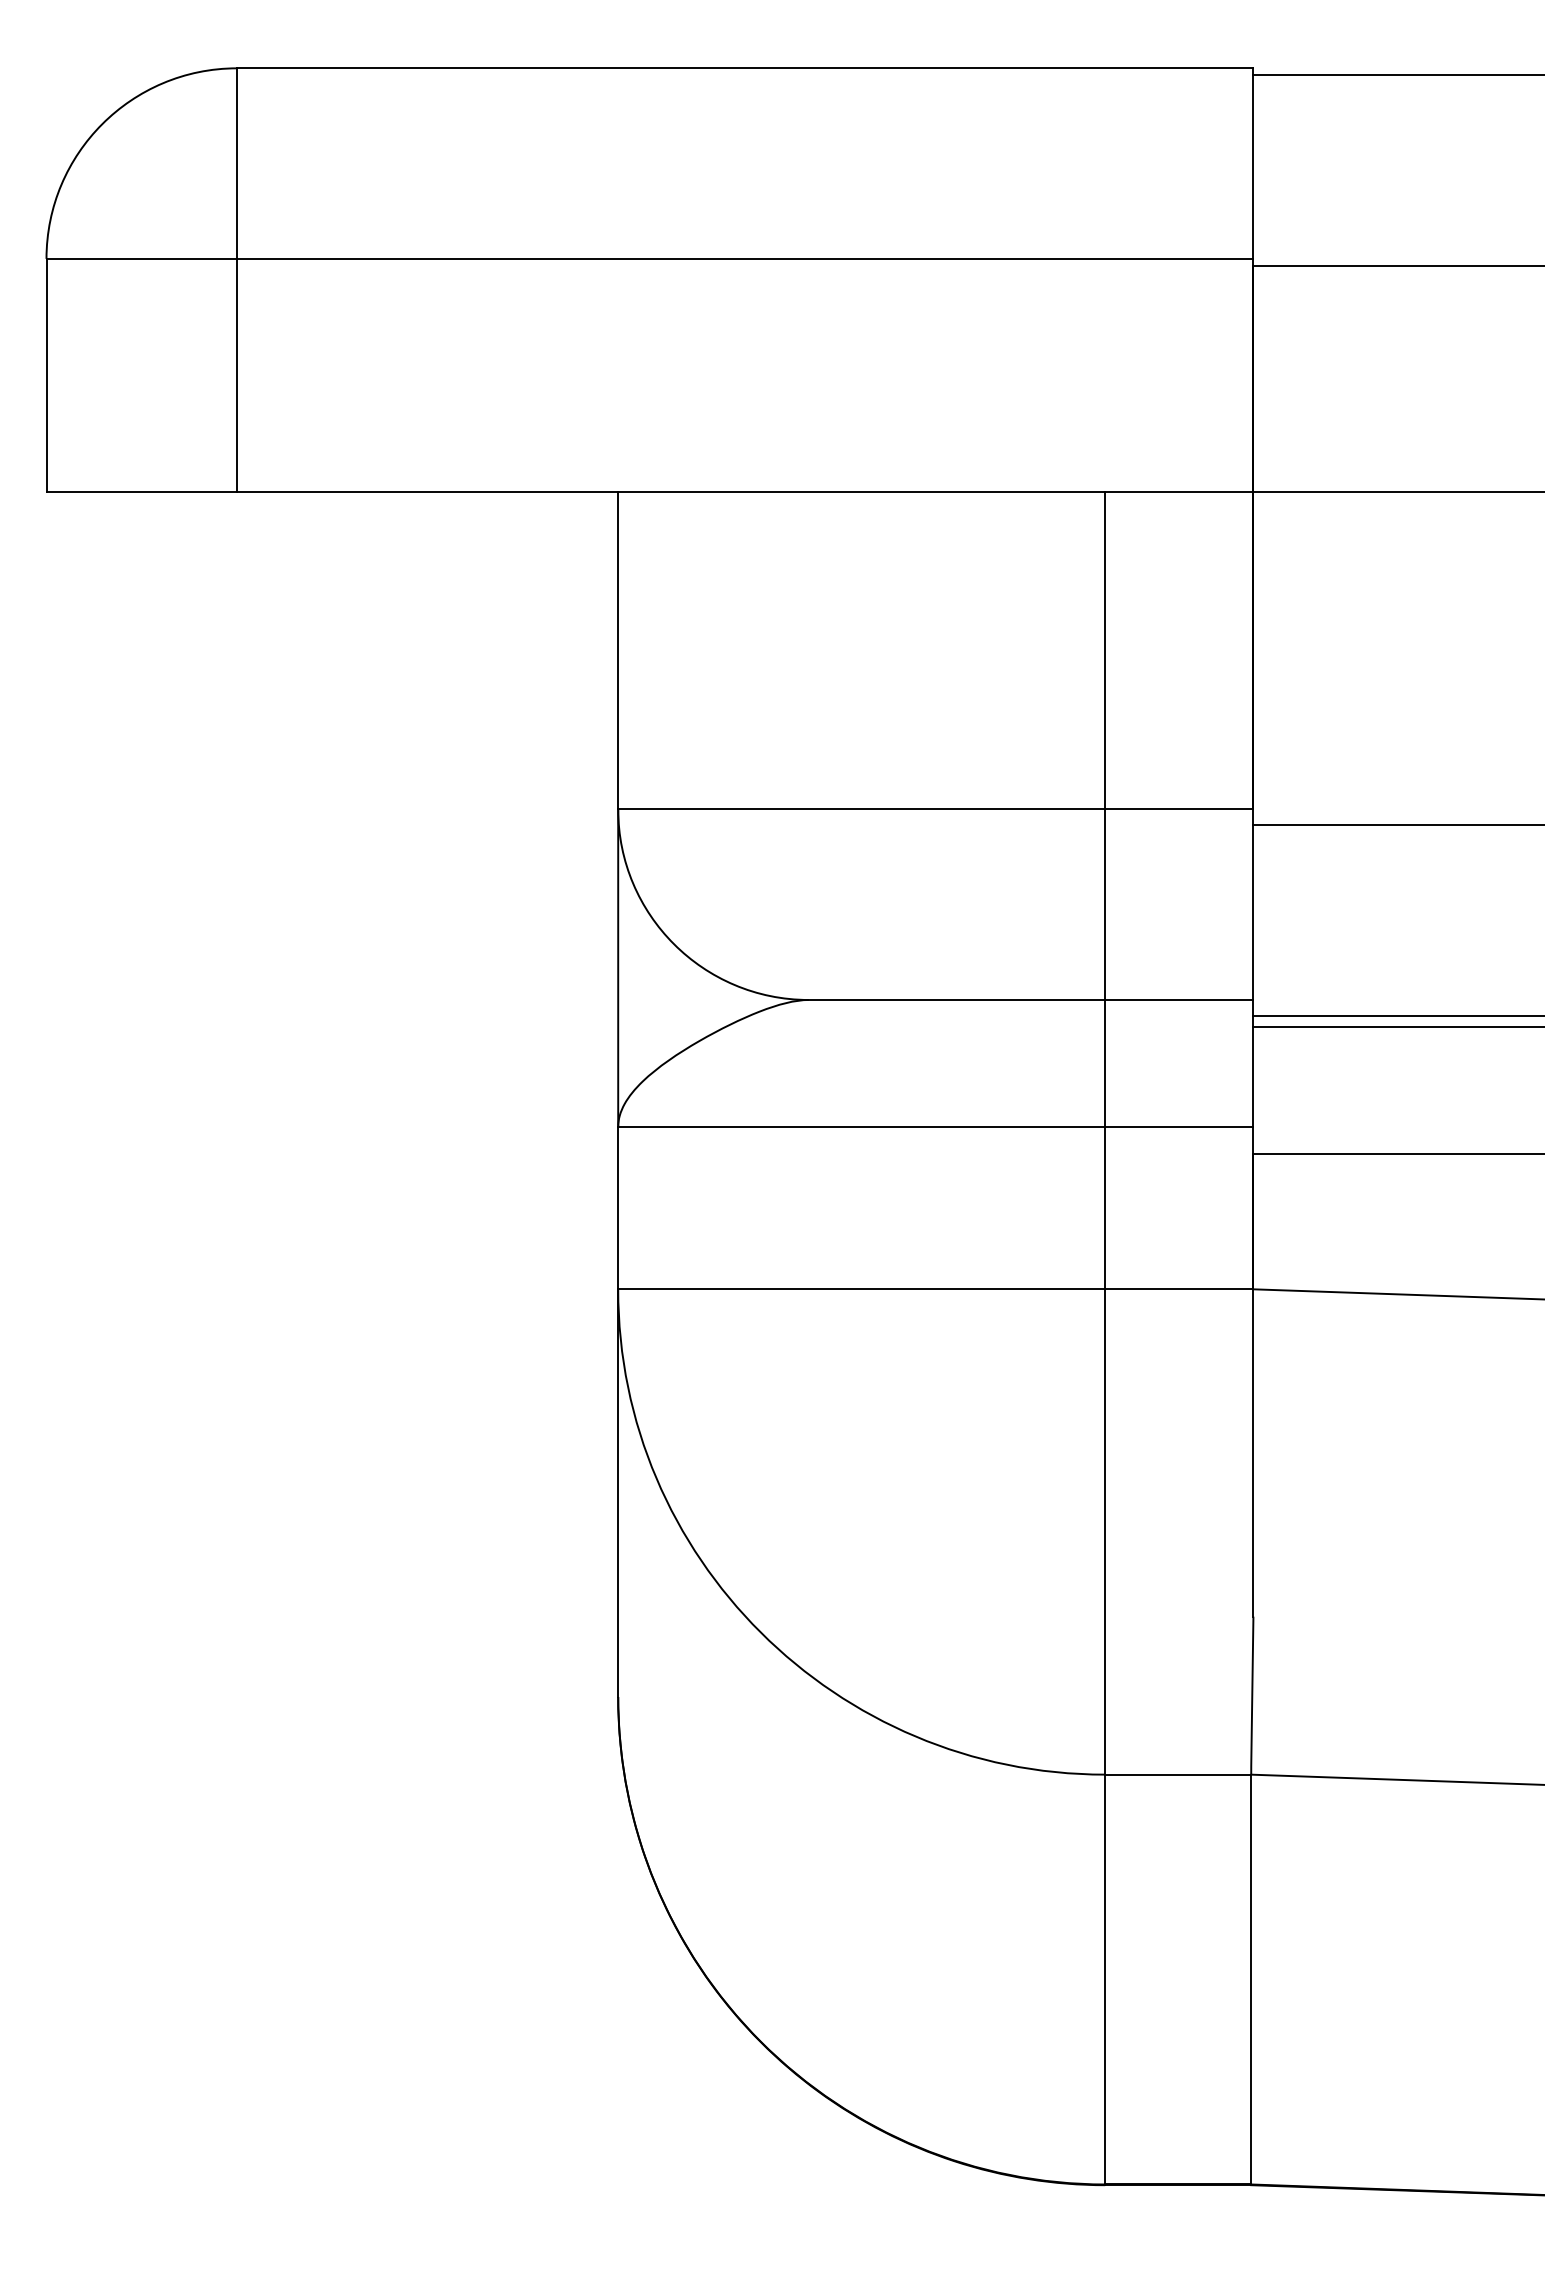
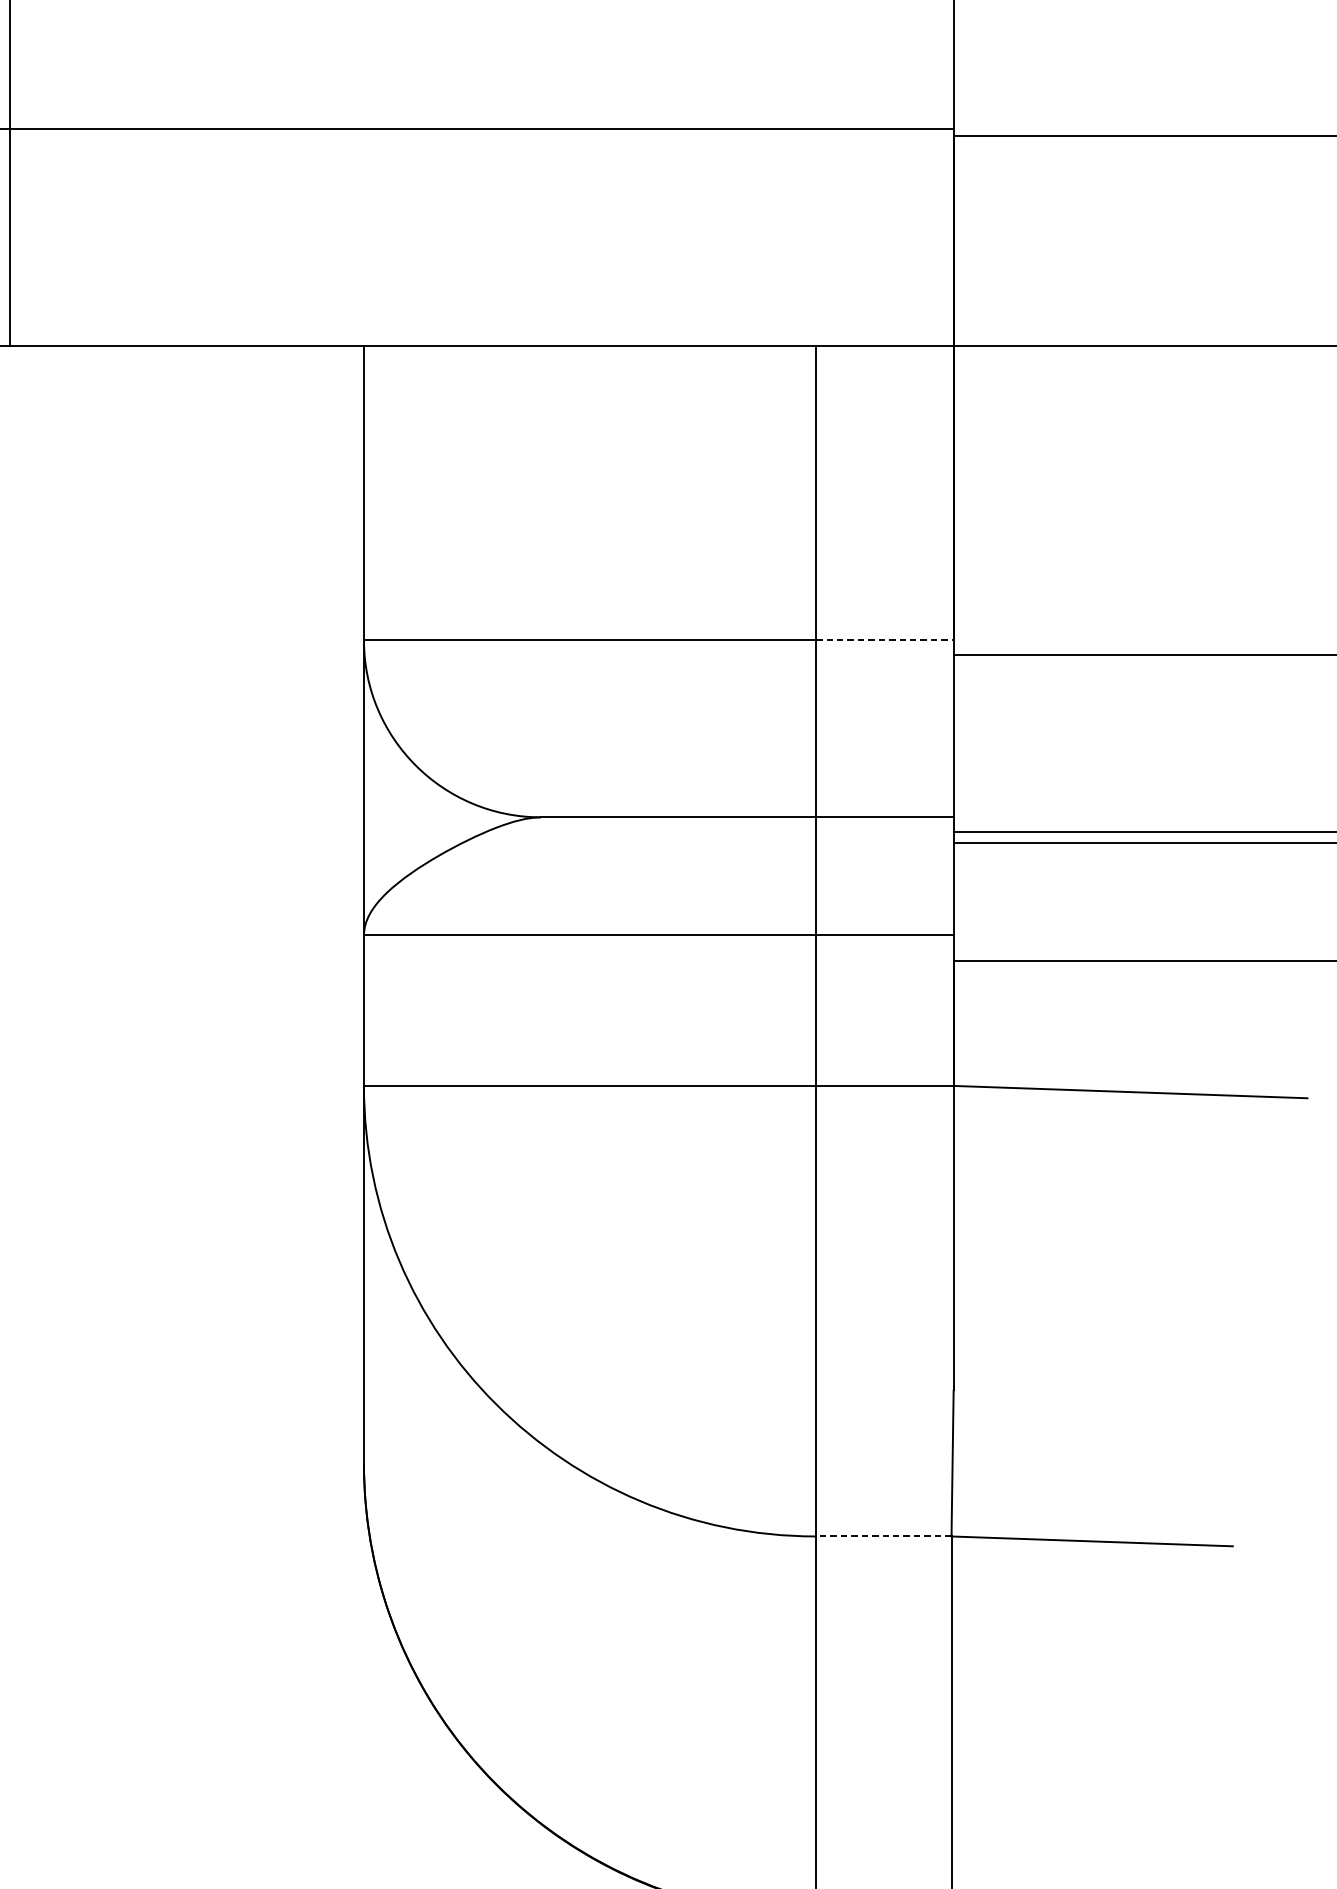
line: (1179, 809) -> (885, 640), solid -> dashed
line: (1177, 1774) -> (883, 1536), solid -> dashed

